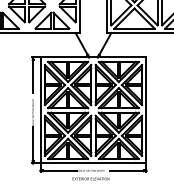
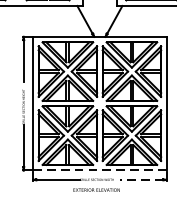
line: (93, 163) -> (99, 170), solid -> dashed
line: (126, 170) -> (141, 179), solid -> dashed

